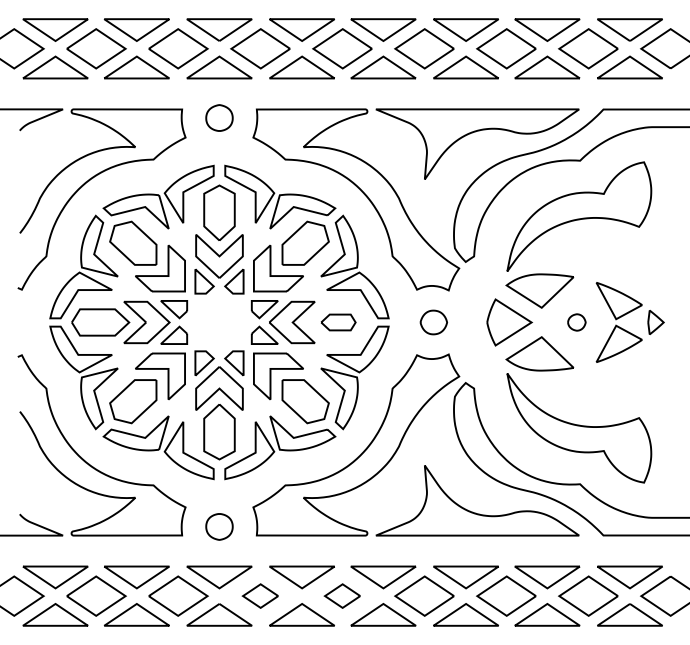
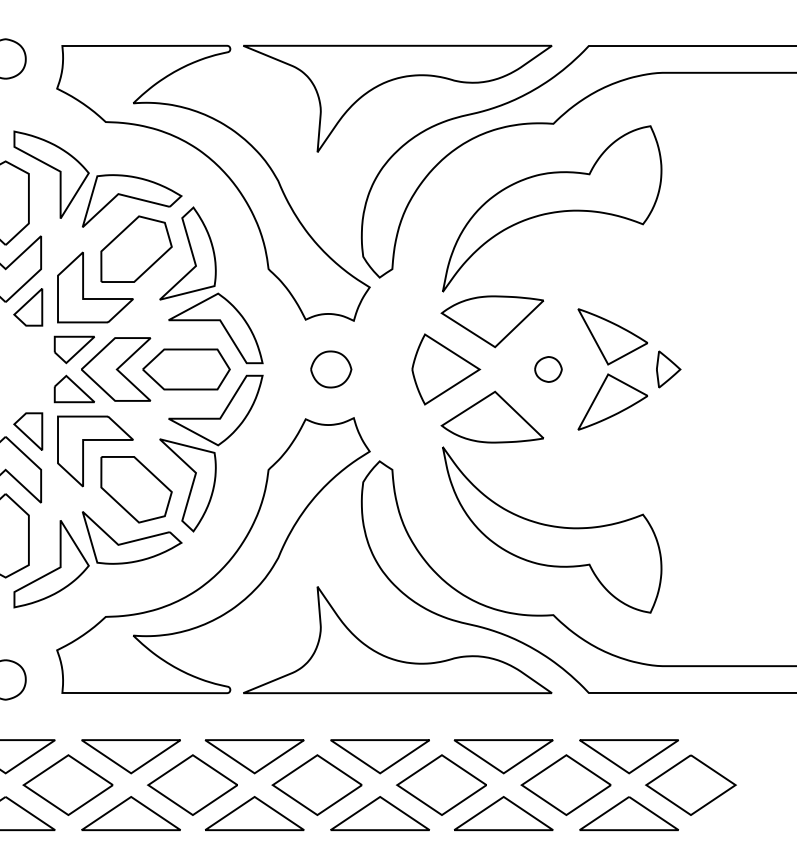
part: (338, 322) -> (186, 369), size x1.67
part: (260, 595) -> (67, 784), size x1.67
part: (342, 595) -> (192, 784), size x1.67

